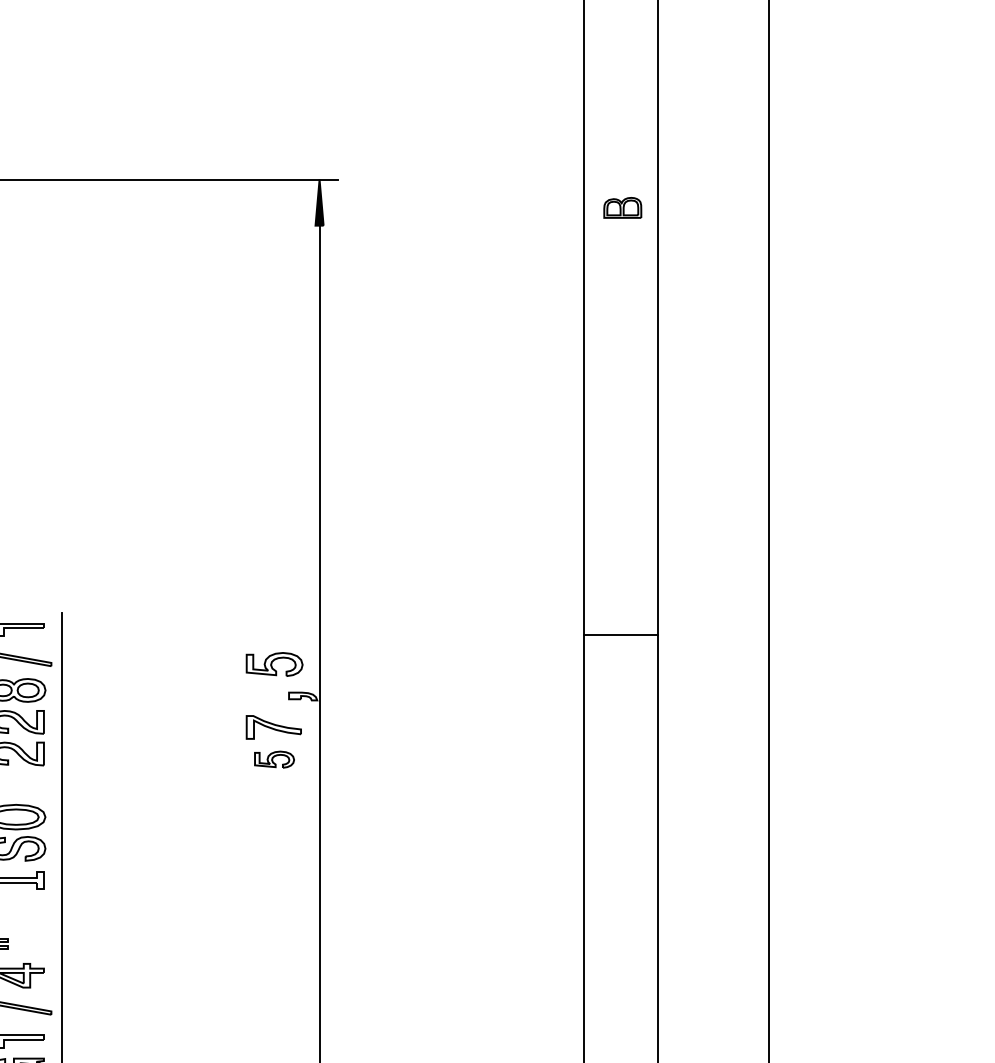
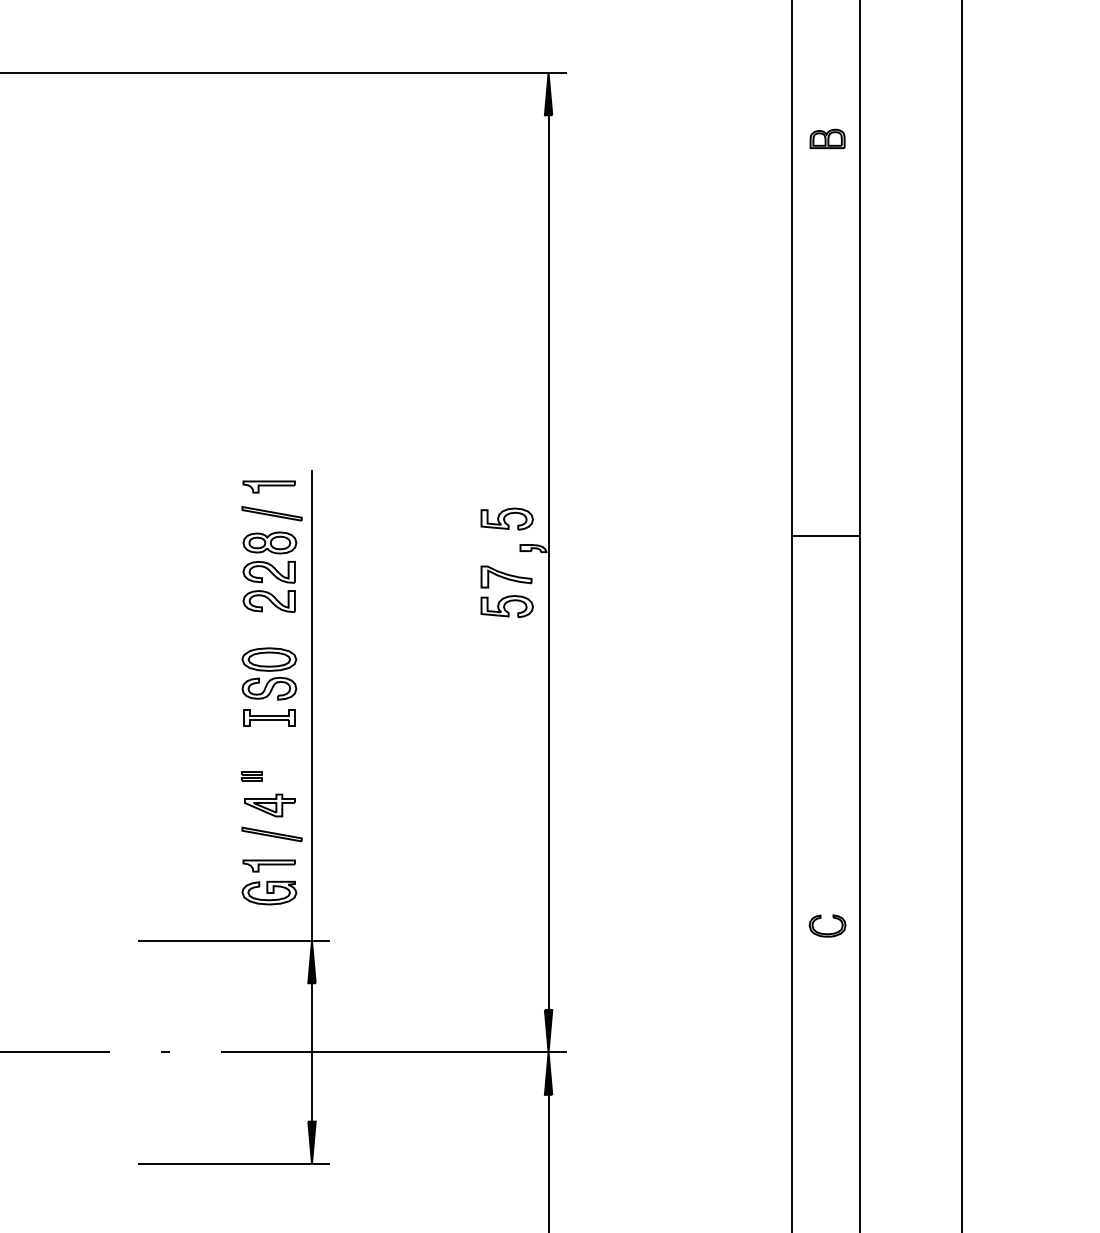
part: (622, 207) -> (827, 138), moved
line: (620, 634) -> (825, 535), moved
part: (273, 759) -> (506, 606), size x1.43

